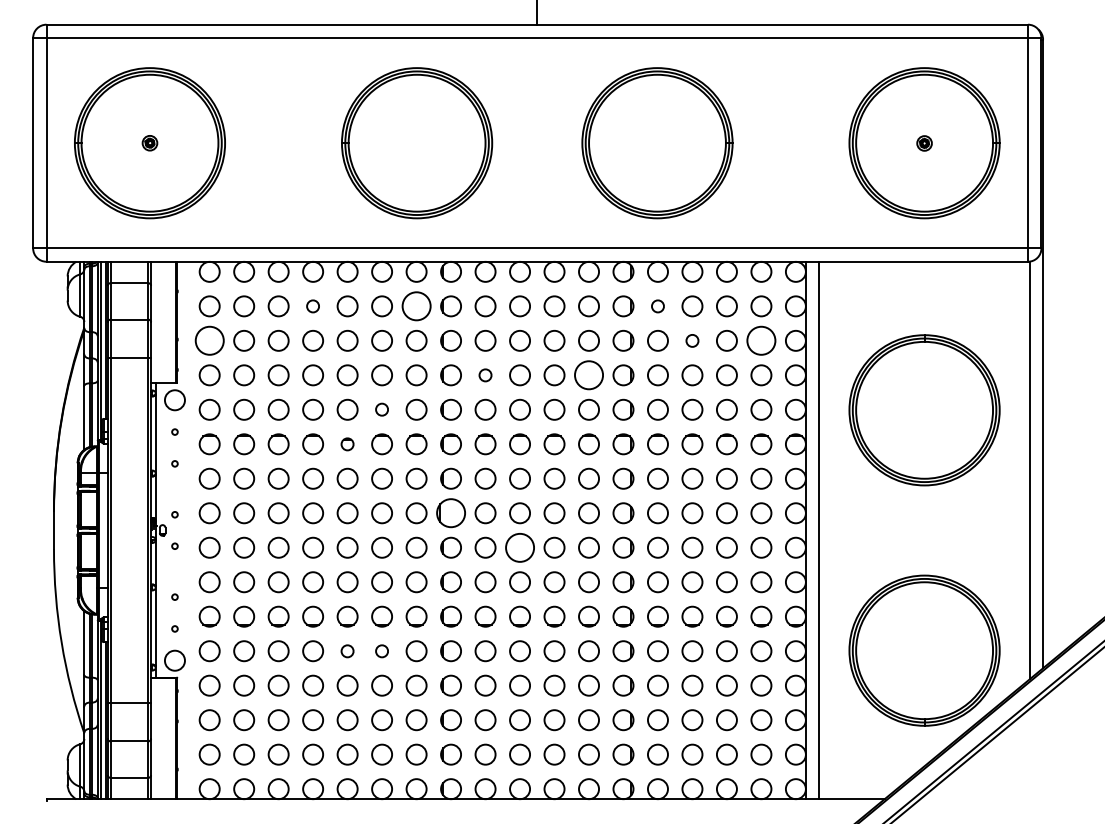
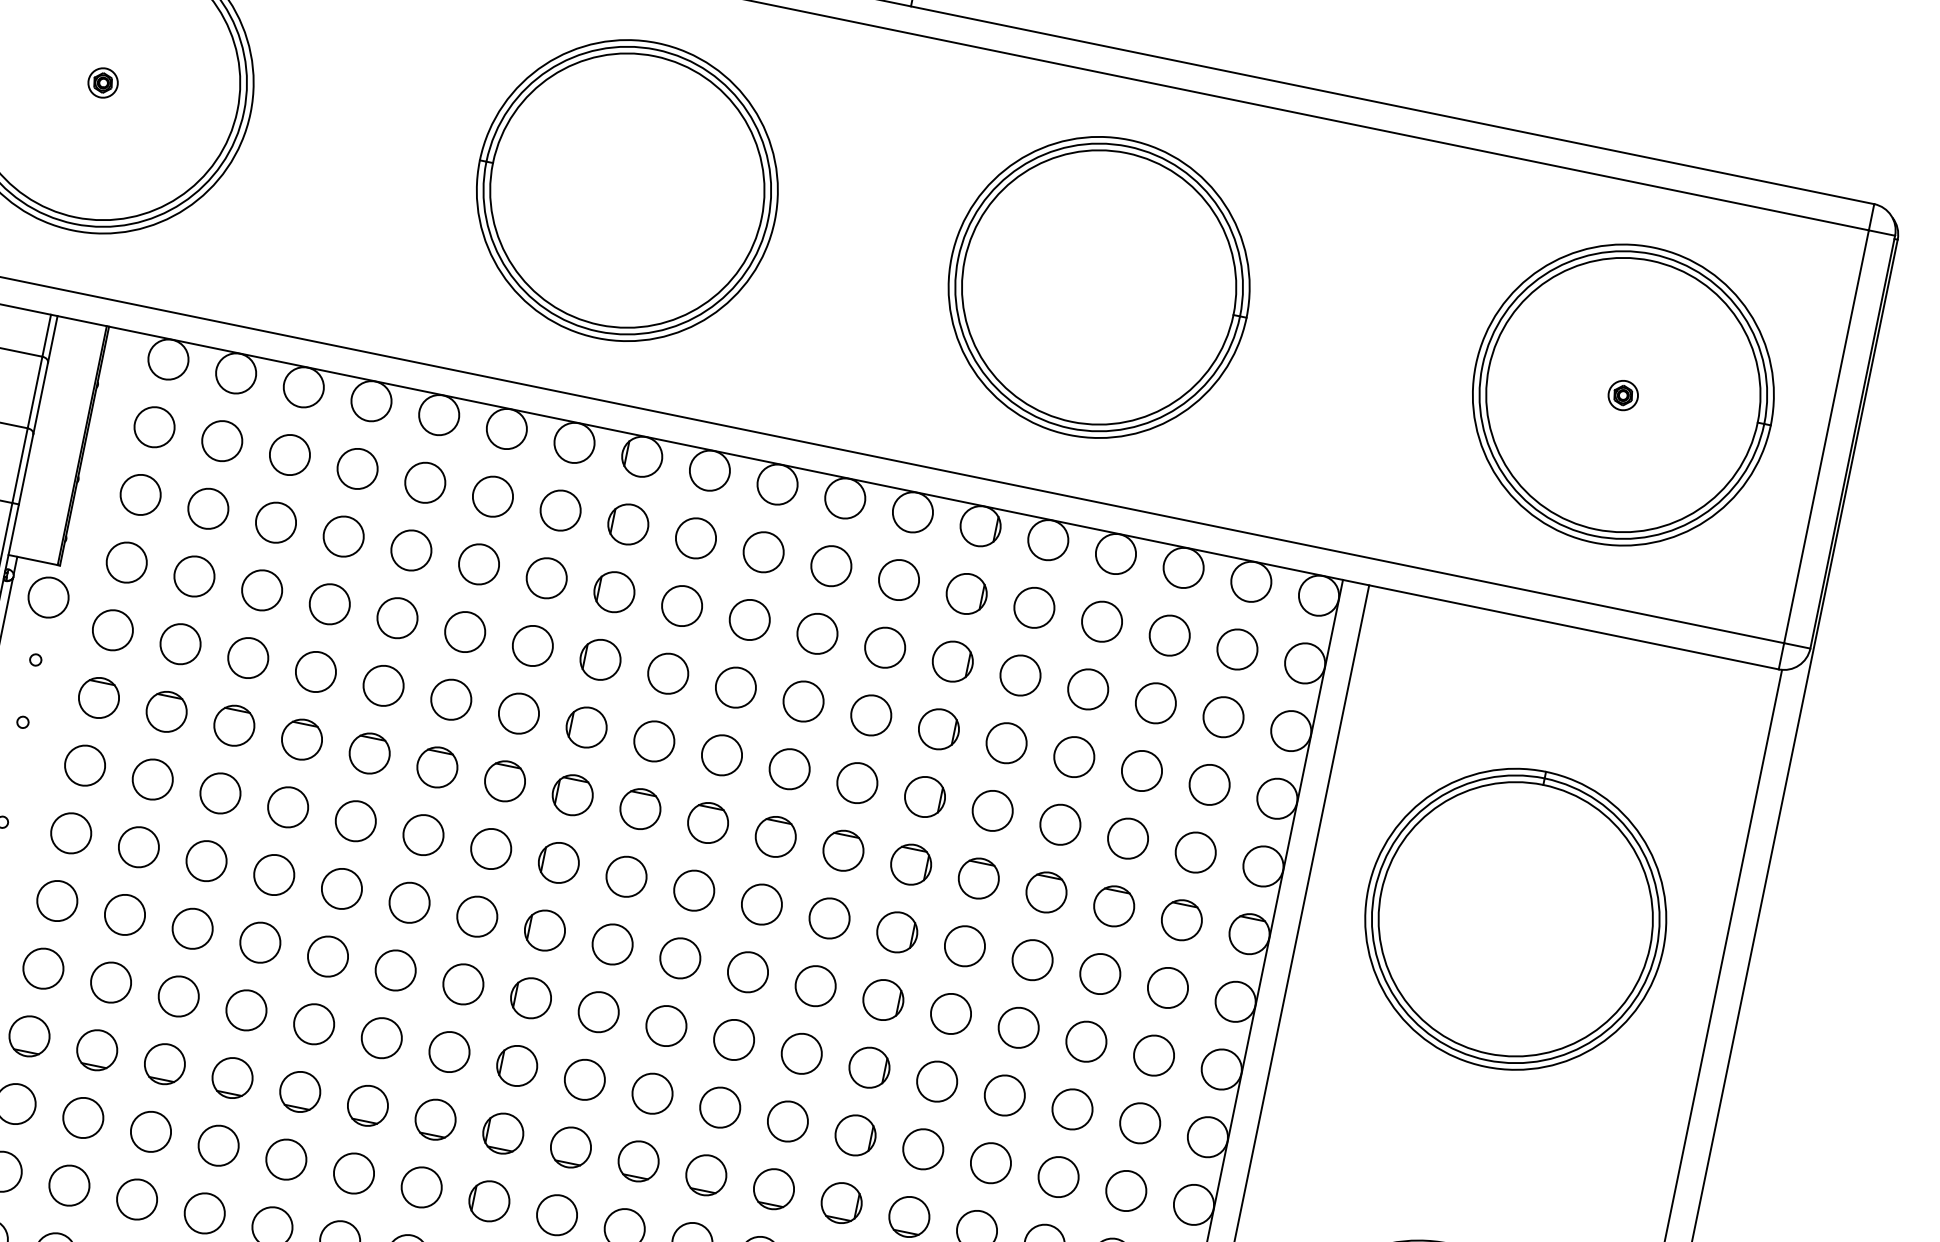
circle: (312, 306) -> (356, 468), size x1.67
circle: (416, 306) -> (560, 510), size x0.71
circle: (657, 306) -> (1033, 607), size x1.67
circle: (209, 340) -> (140, 494), size x0.71
circle: (692, 340) -> (1088, 688), size x1.67
circle: (761, 340) -> (1223, 716), size x0.71
circle: (485, 375) -> (668, 674), size x1.67
circle: (588, 375) -> (870, 715), size x0.71
circle: (381, 409) -> (450, 698), size x1.67
circle: (347, 444) -> (369, 753), size x1.67
circle: (450, 513) -> (543, 930), size x0.71
circle: (519, 547) -> (665, 1025), size x0.71
circle: (347, 651) -> (285, 1160), size x1.67
circle: (381, 651) -> (352, 1173), size x1.67

